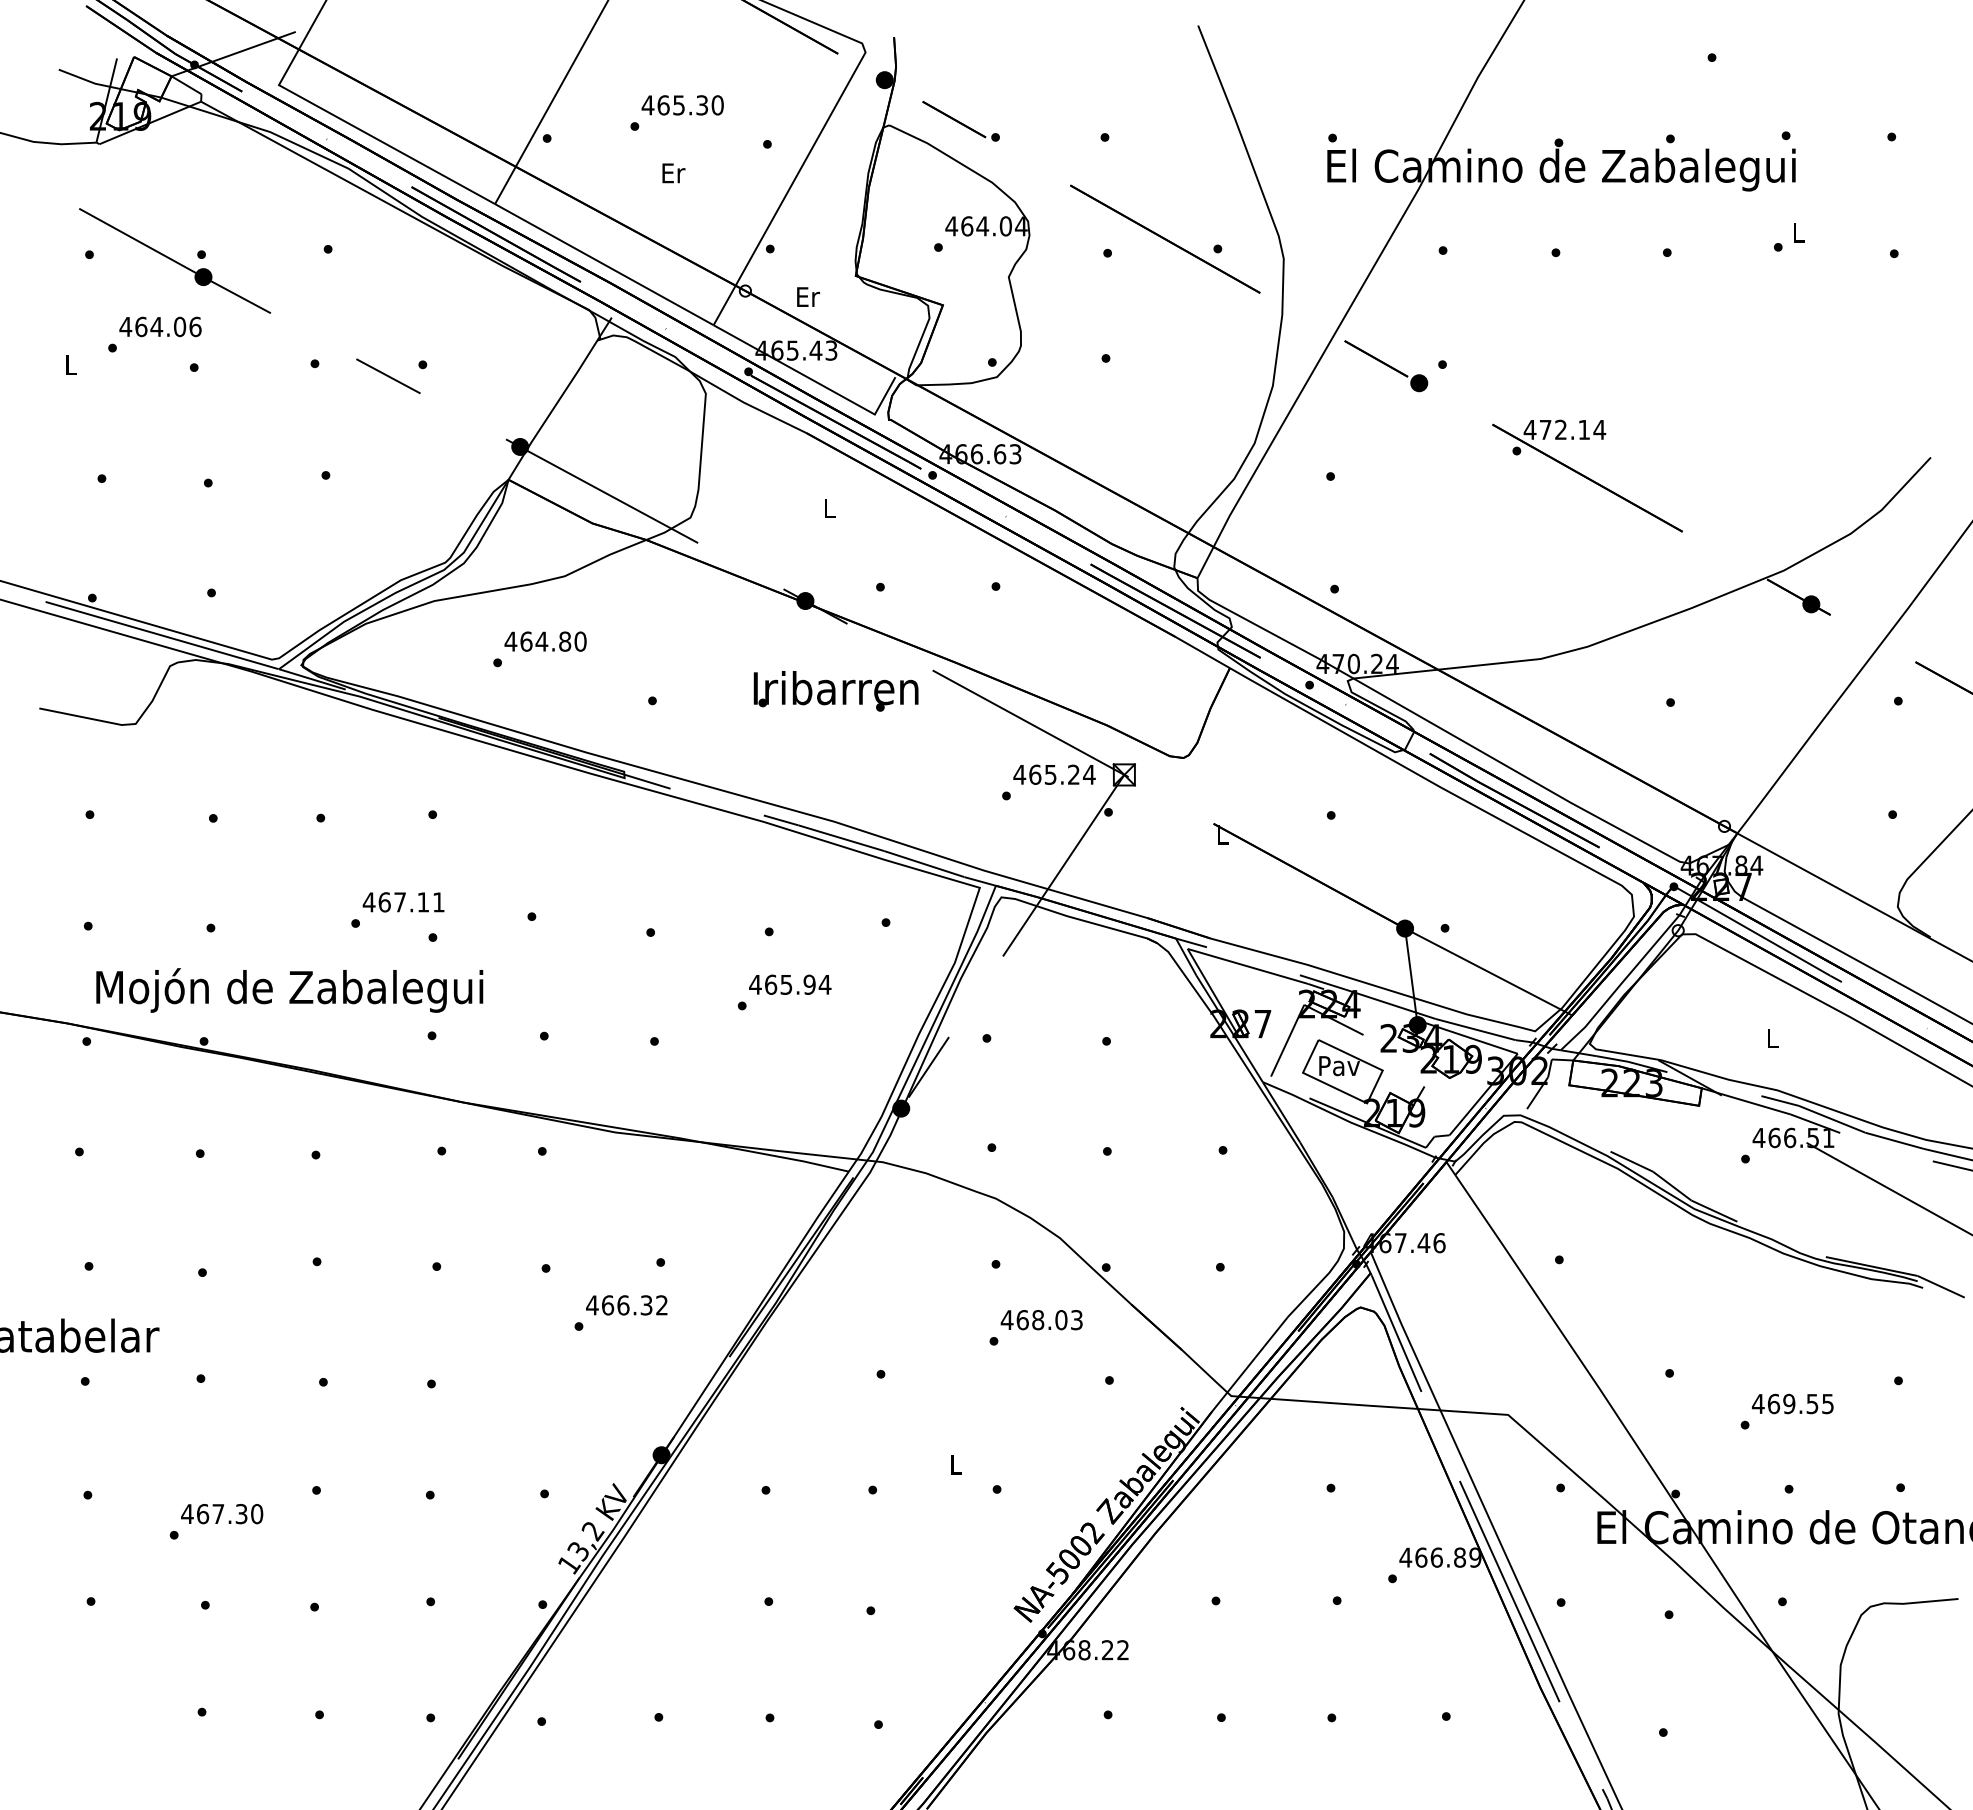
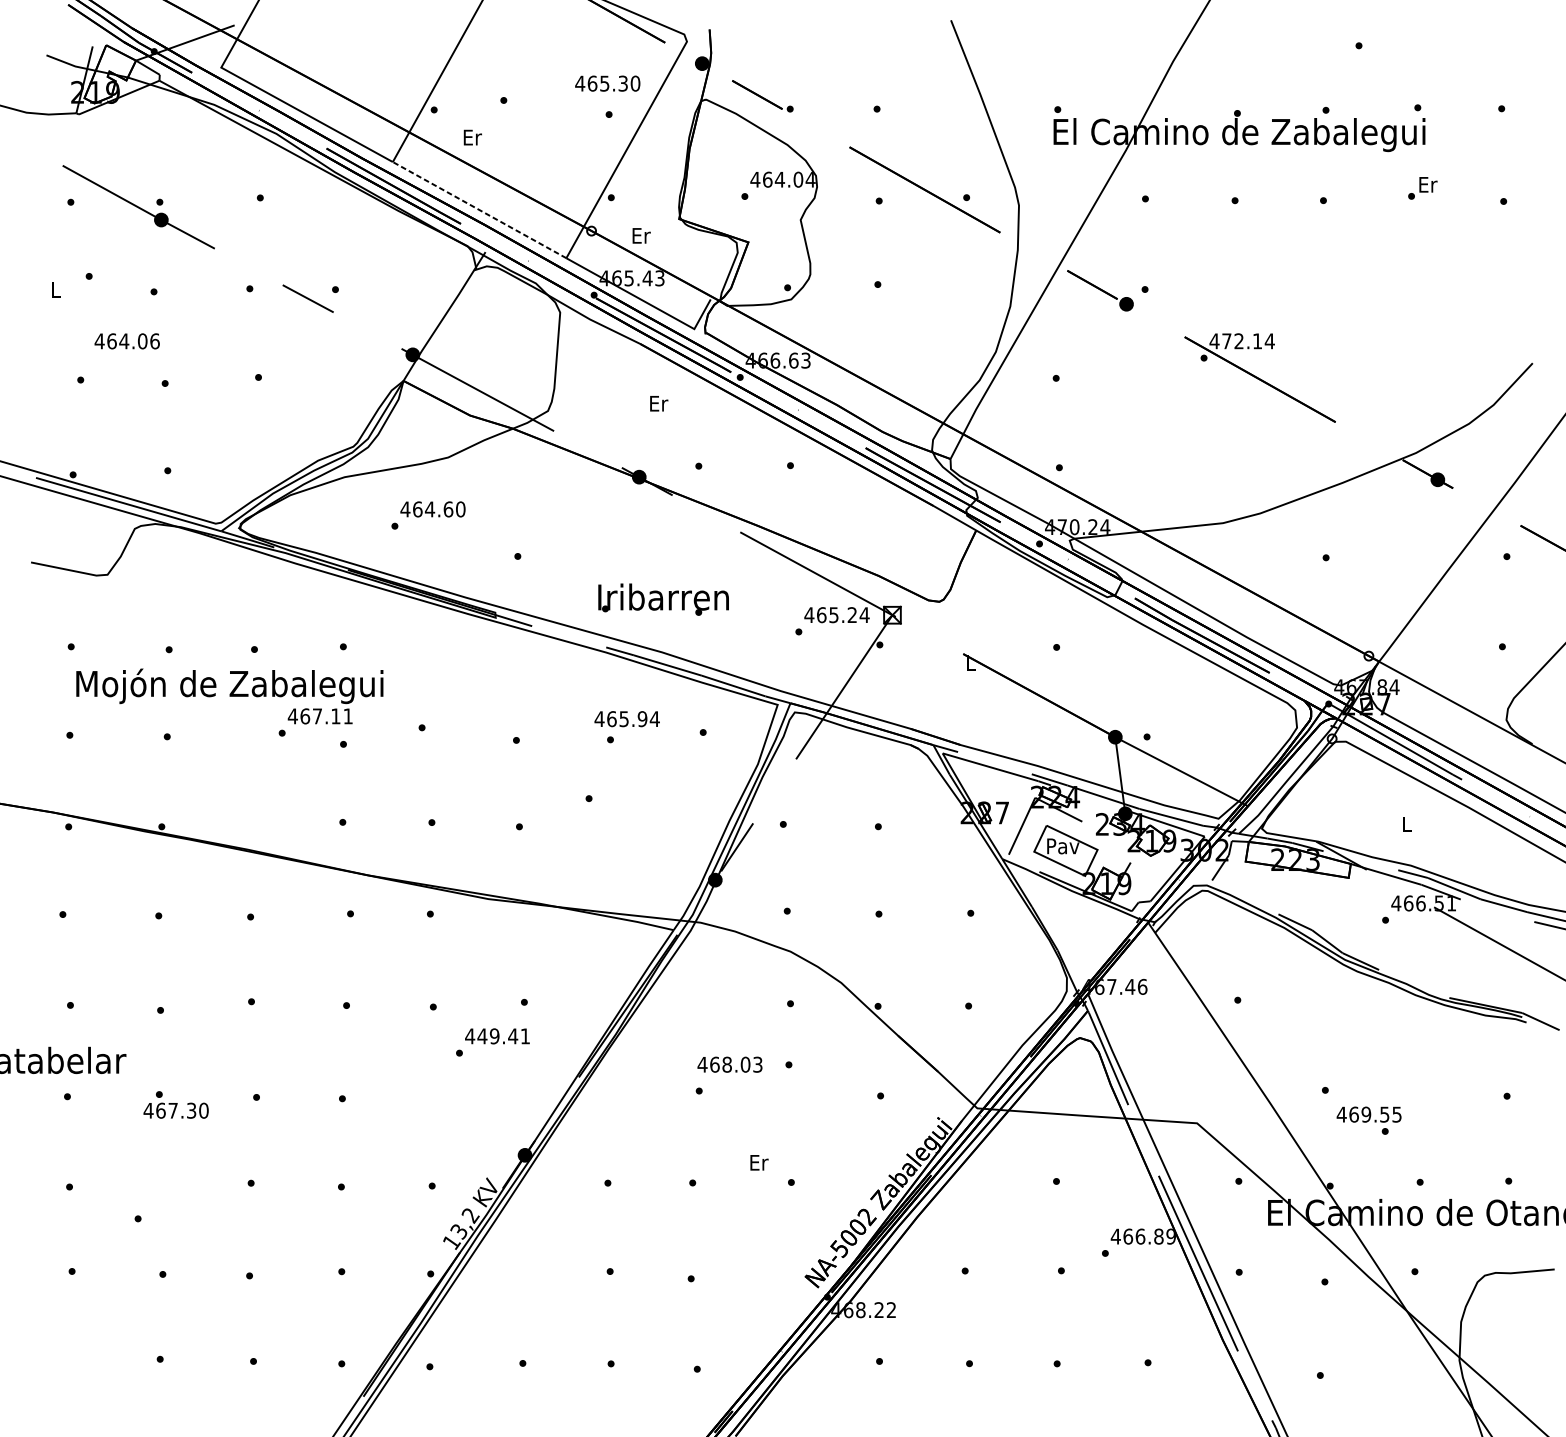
text: (682, 105) -> (607, 83), moved
text: (673, 173) -> (472, 137), moved
text: (1799, 232) -> (1428, 184), L -> Er
line: (604, 264) -> (479, 210), solid -> dashed
text: (160, 326) -> (127, 341), moved
text: (830, 508) -> (659, 403), L -> Er
text: (565, 641) -> (448, 509), 464.80 -> 464.60
text: (835, 691) -> (663, 599), moved
text: (790, 984) -> (627, 718), moved
text: (289, 990) -> (229, 686), moved
text: (634, 1305) -> (503, 1036), 466.32 -> 449.41
text: (1041, 1320) -> (729, 1065), moved
text: (1792, 1403) -> (1368, 1114), moved
text: (956, 1464) -> (759, 1162), L -> Er
text: (222, 1514) -> (176, 1111), moved

